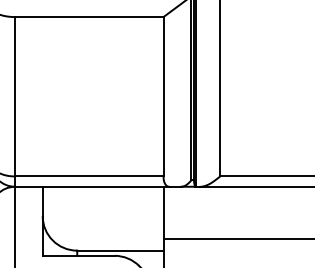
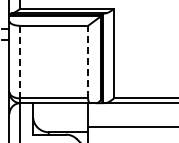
line: (164, 95) -> (88, 61), solid -> dashed
line: (15, 97) -> (20, 62), solid -> dashed

